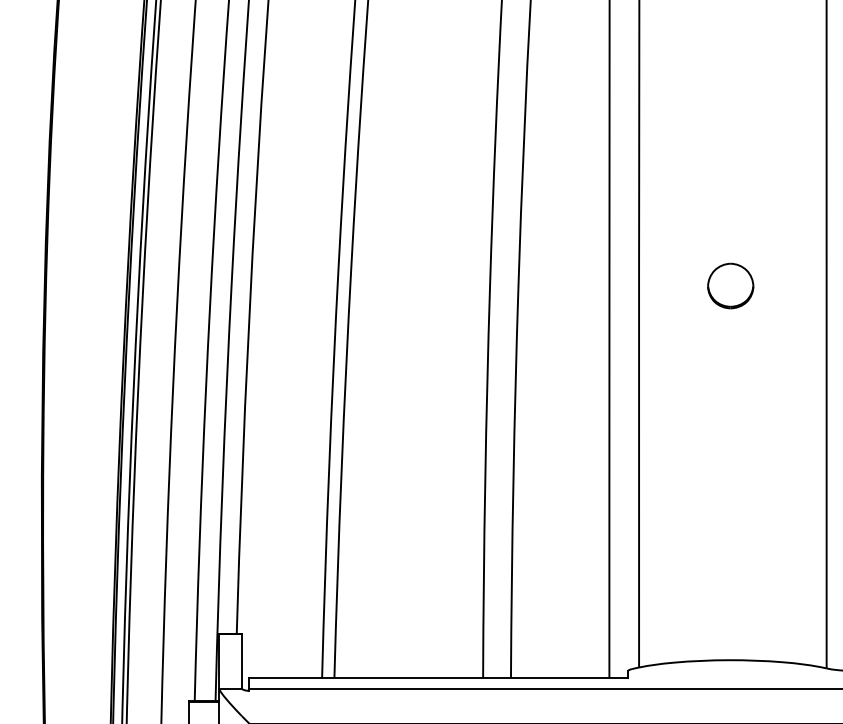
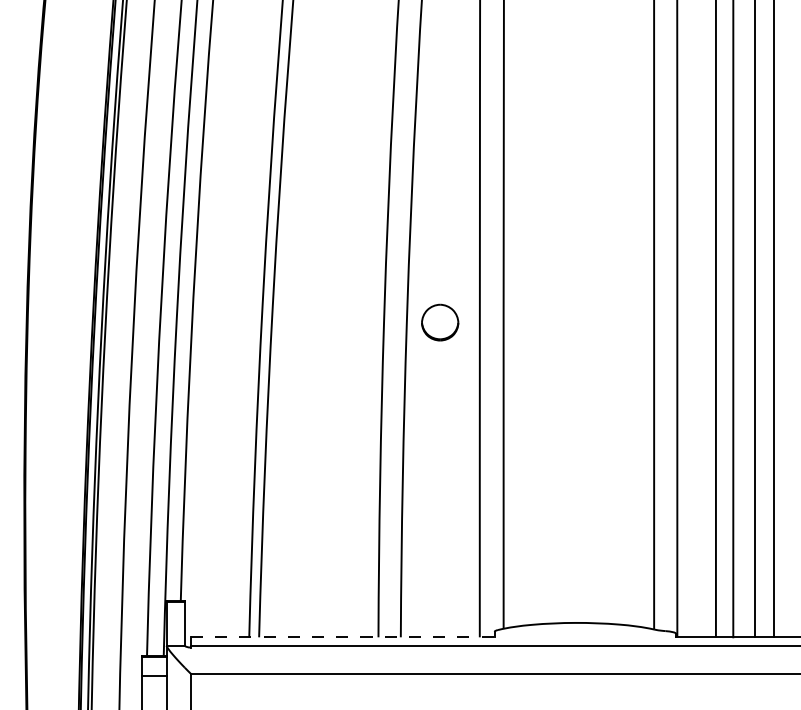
part: (731, 285) -> (440, 322), moved
line: (438, 678) -> (342, 637), solid -> dashed

